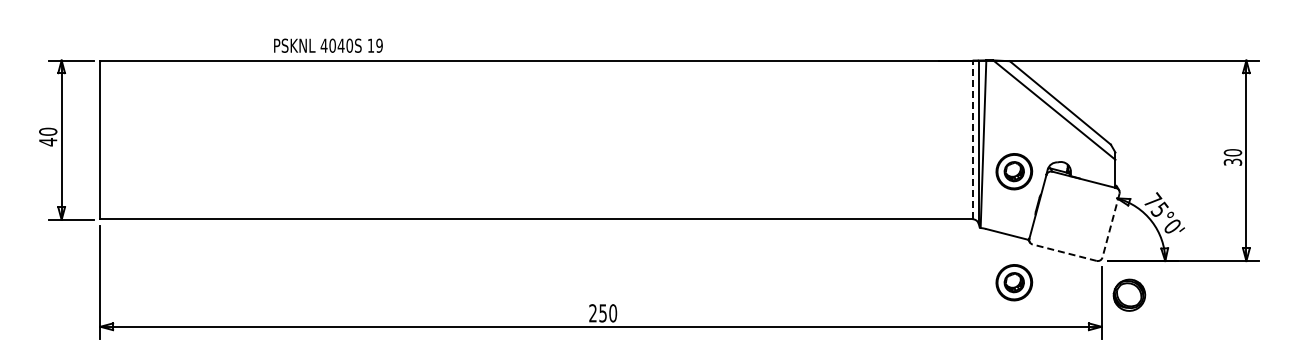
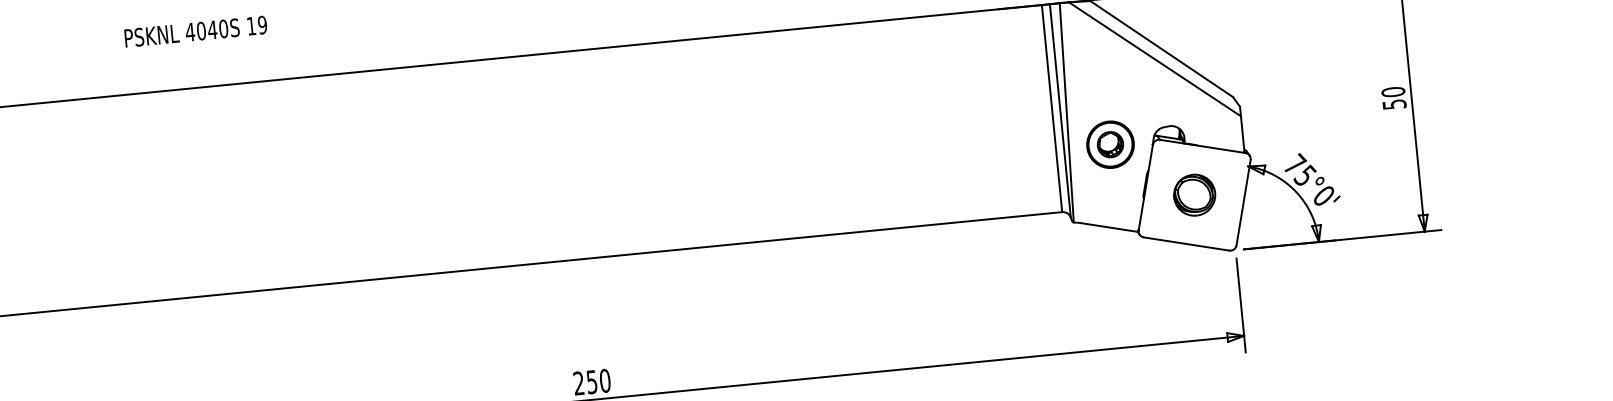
text: (328, 45) -> (195, 31), moved
line: (972, 139) -> (1051, 108), dashed -> solid
text: (1232, 161) -> (1393, 103), 30 -> 50
line: (1110, 226) -> (1243, 203), dashed -> solid
line: (1064, 252) -> (1186, 243), dashed -> solid
part: (1014, 282) -> (1124, 289), removed
part: (1129, 294) -> (1194, 194), moved

